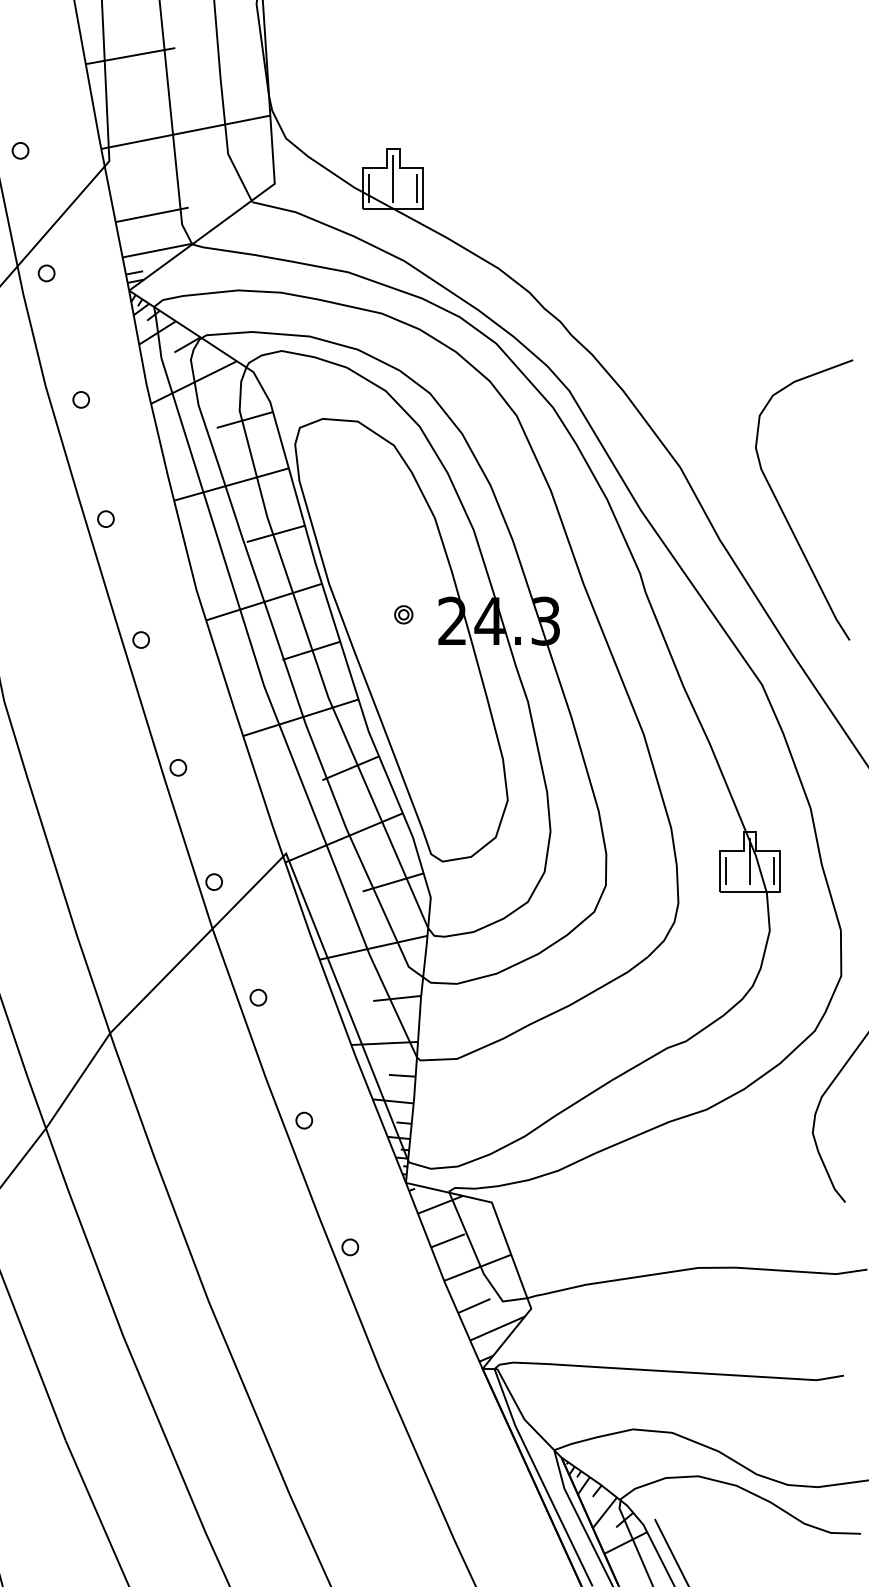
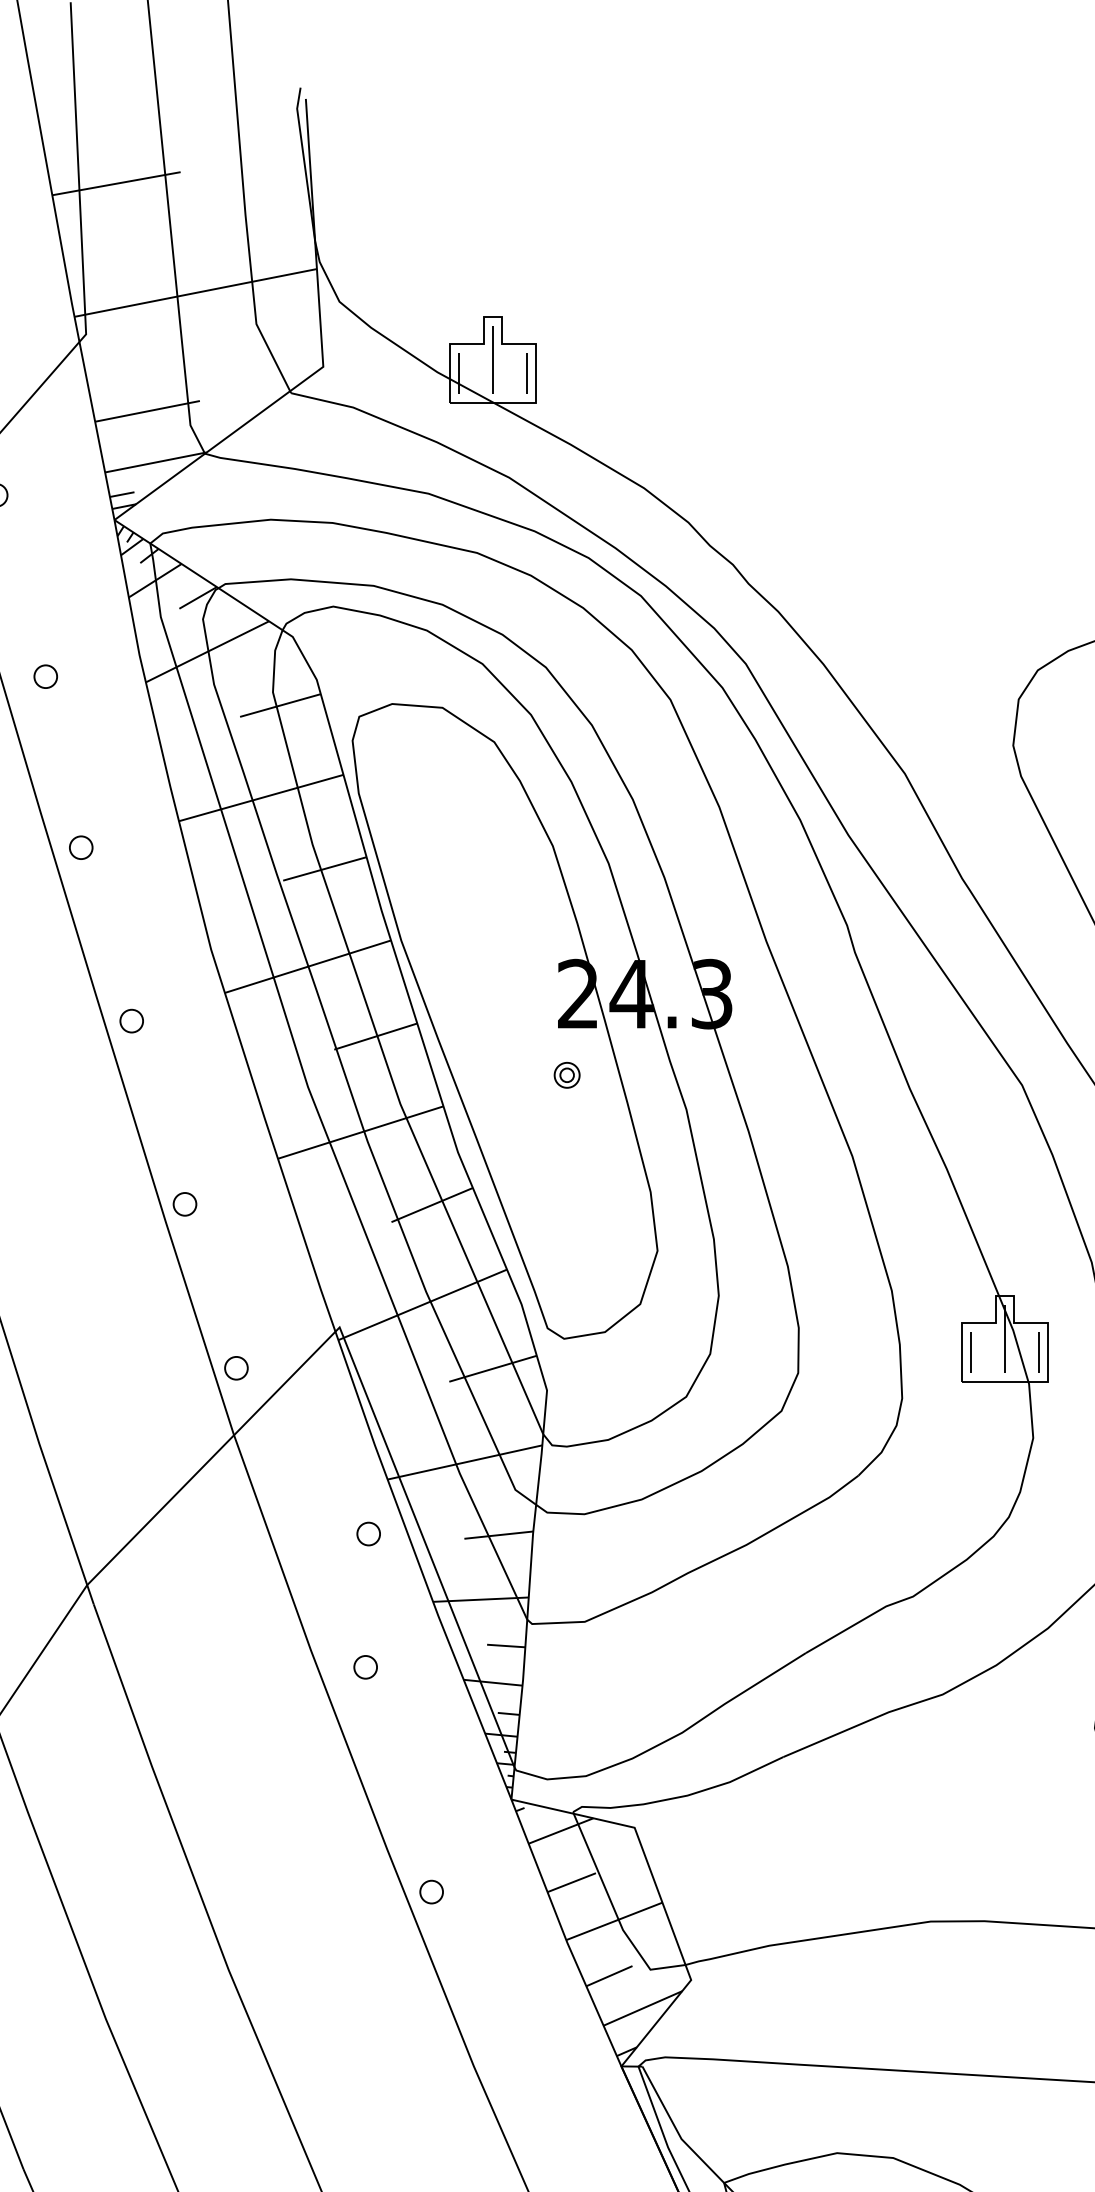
part: (403, 614) -> (566, 1074), moved
part: (258, 997) -> (368, 1533), moved
part: (304, 1120) -> (365, 1667), moved

